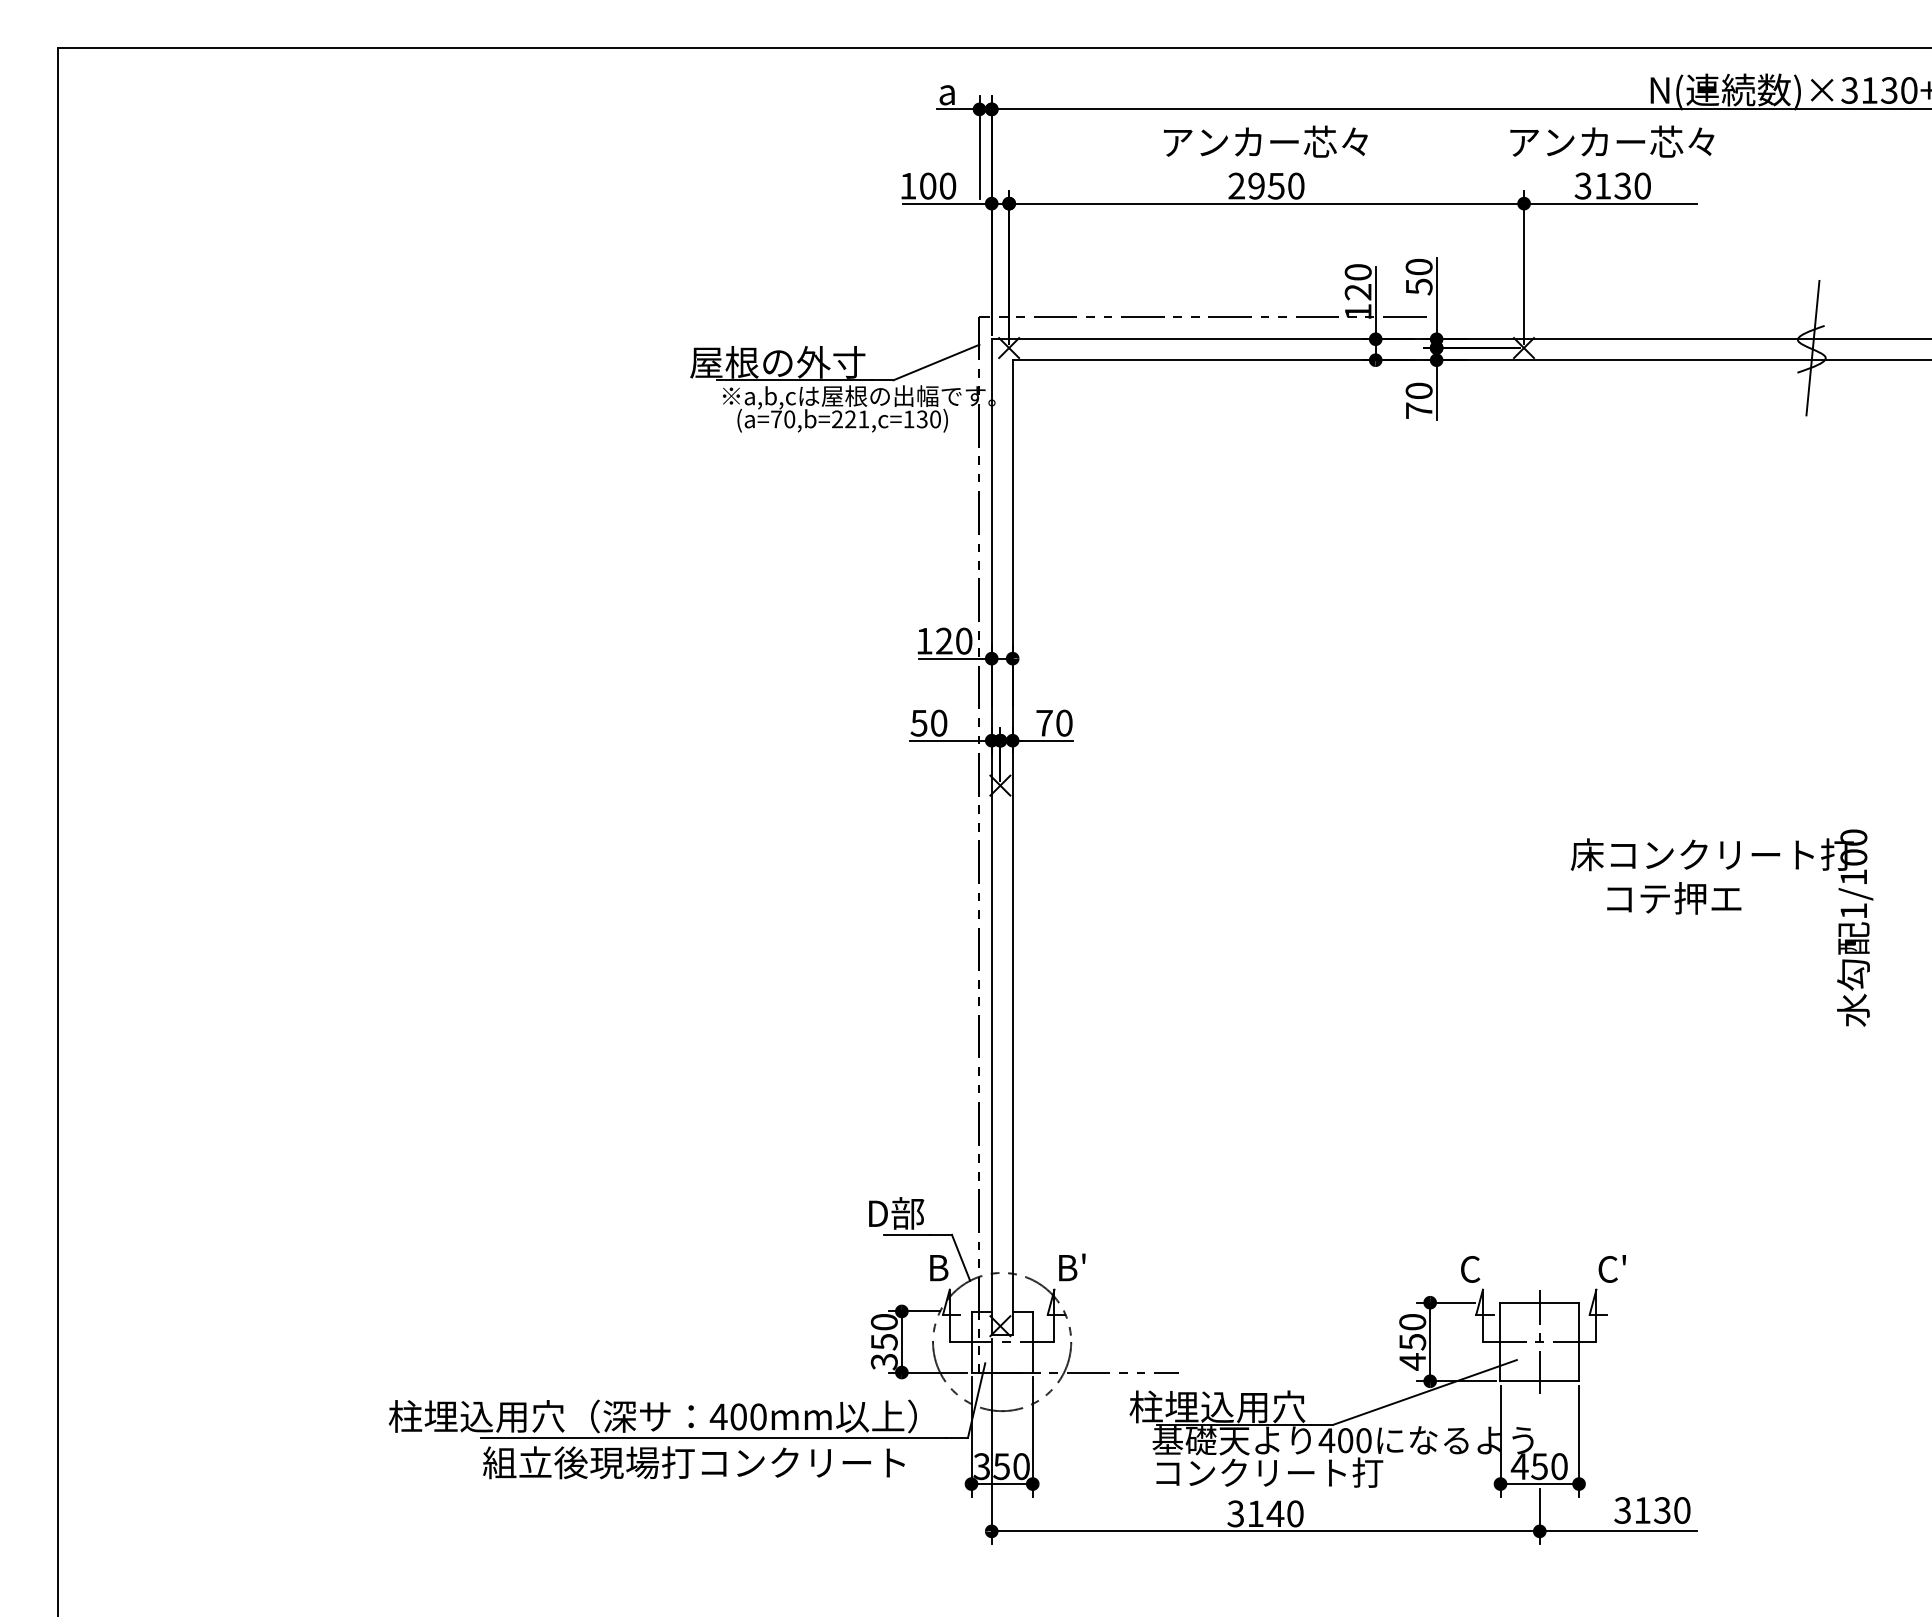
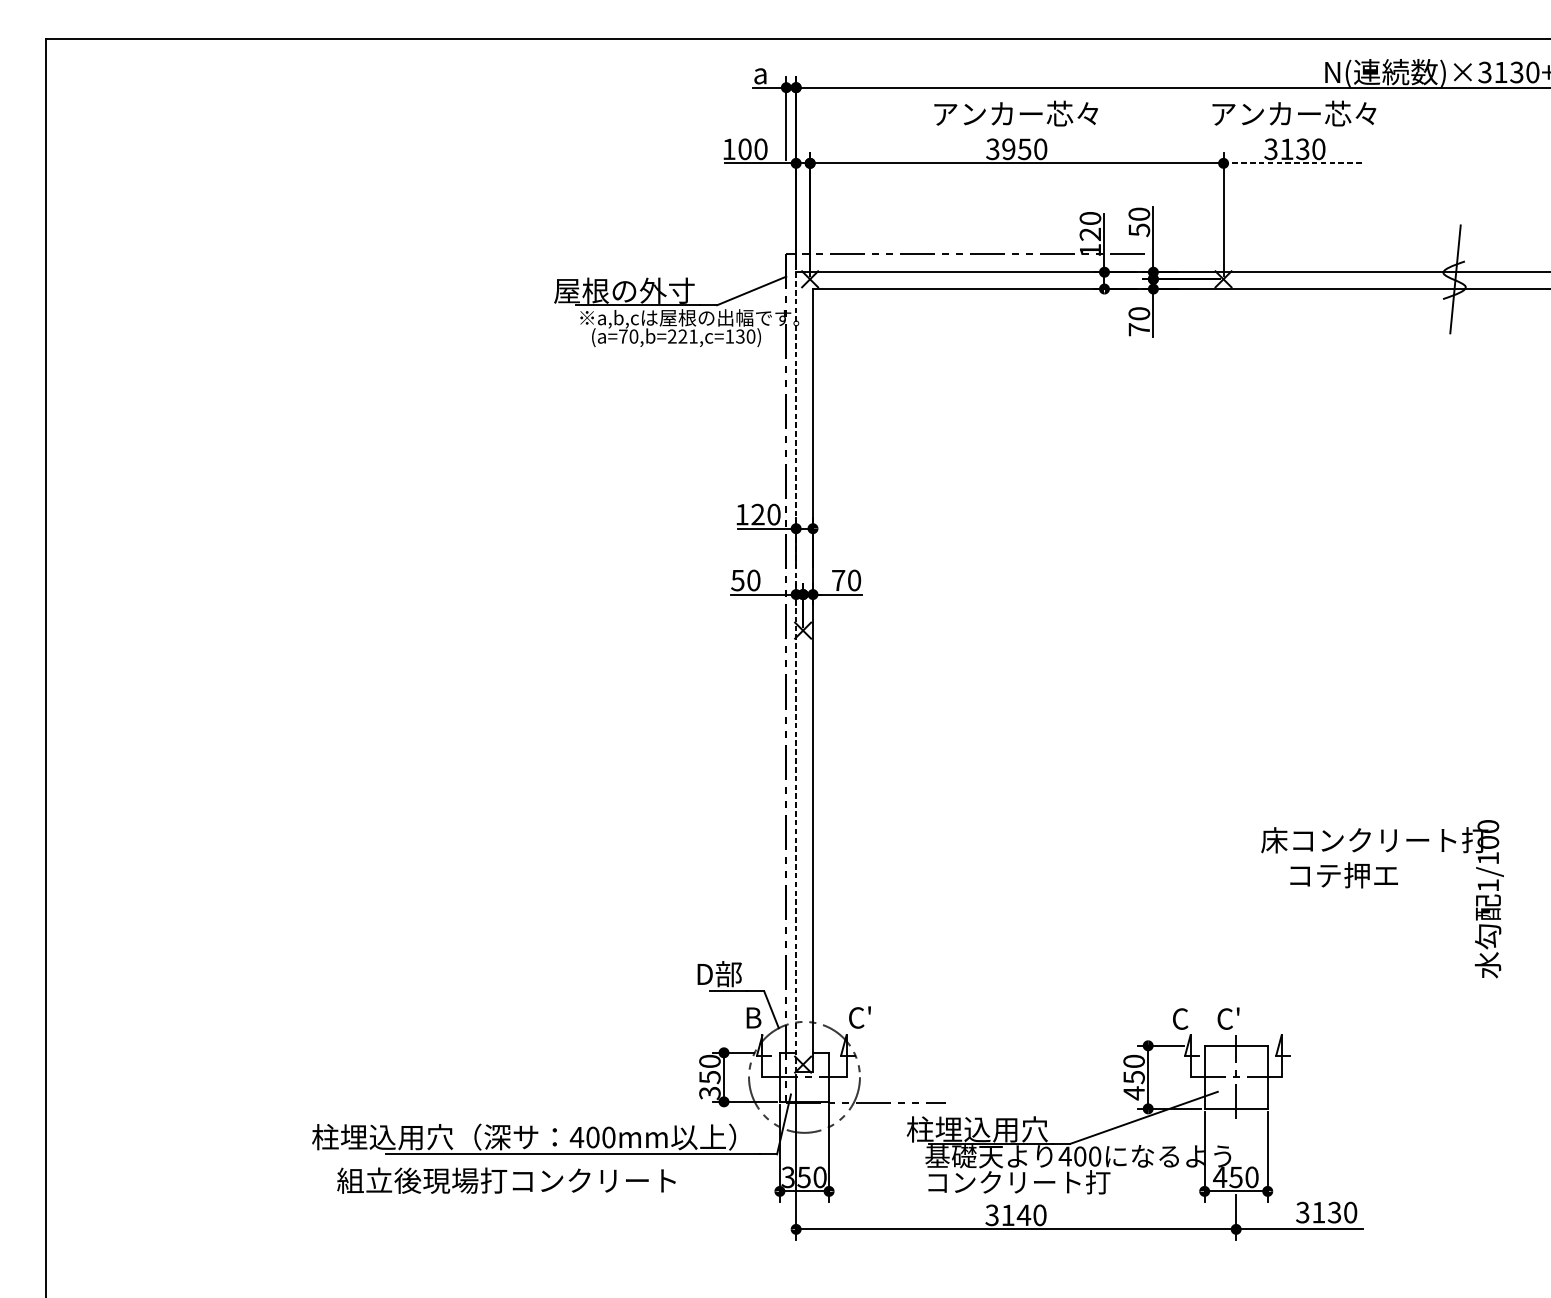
text: (1236, 186) -> (992, 149), 2950 -> 3950
line: (1610, 203) -> (1292, 163), solid -> dashed
line: (991, 837) -> (795, 672), solid -> dashed
text: (1721, 927) -> (1382, 898), moved
text: (1071, 1267) -> (860, 1017), B' -> C'
text: (1611, 1268) -> (1227, 1018), moved
text: (693, 1462) -> (506, 1180), moved

